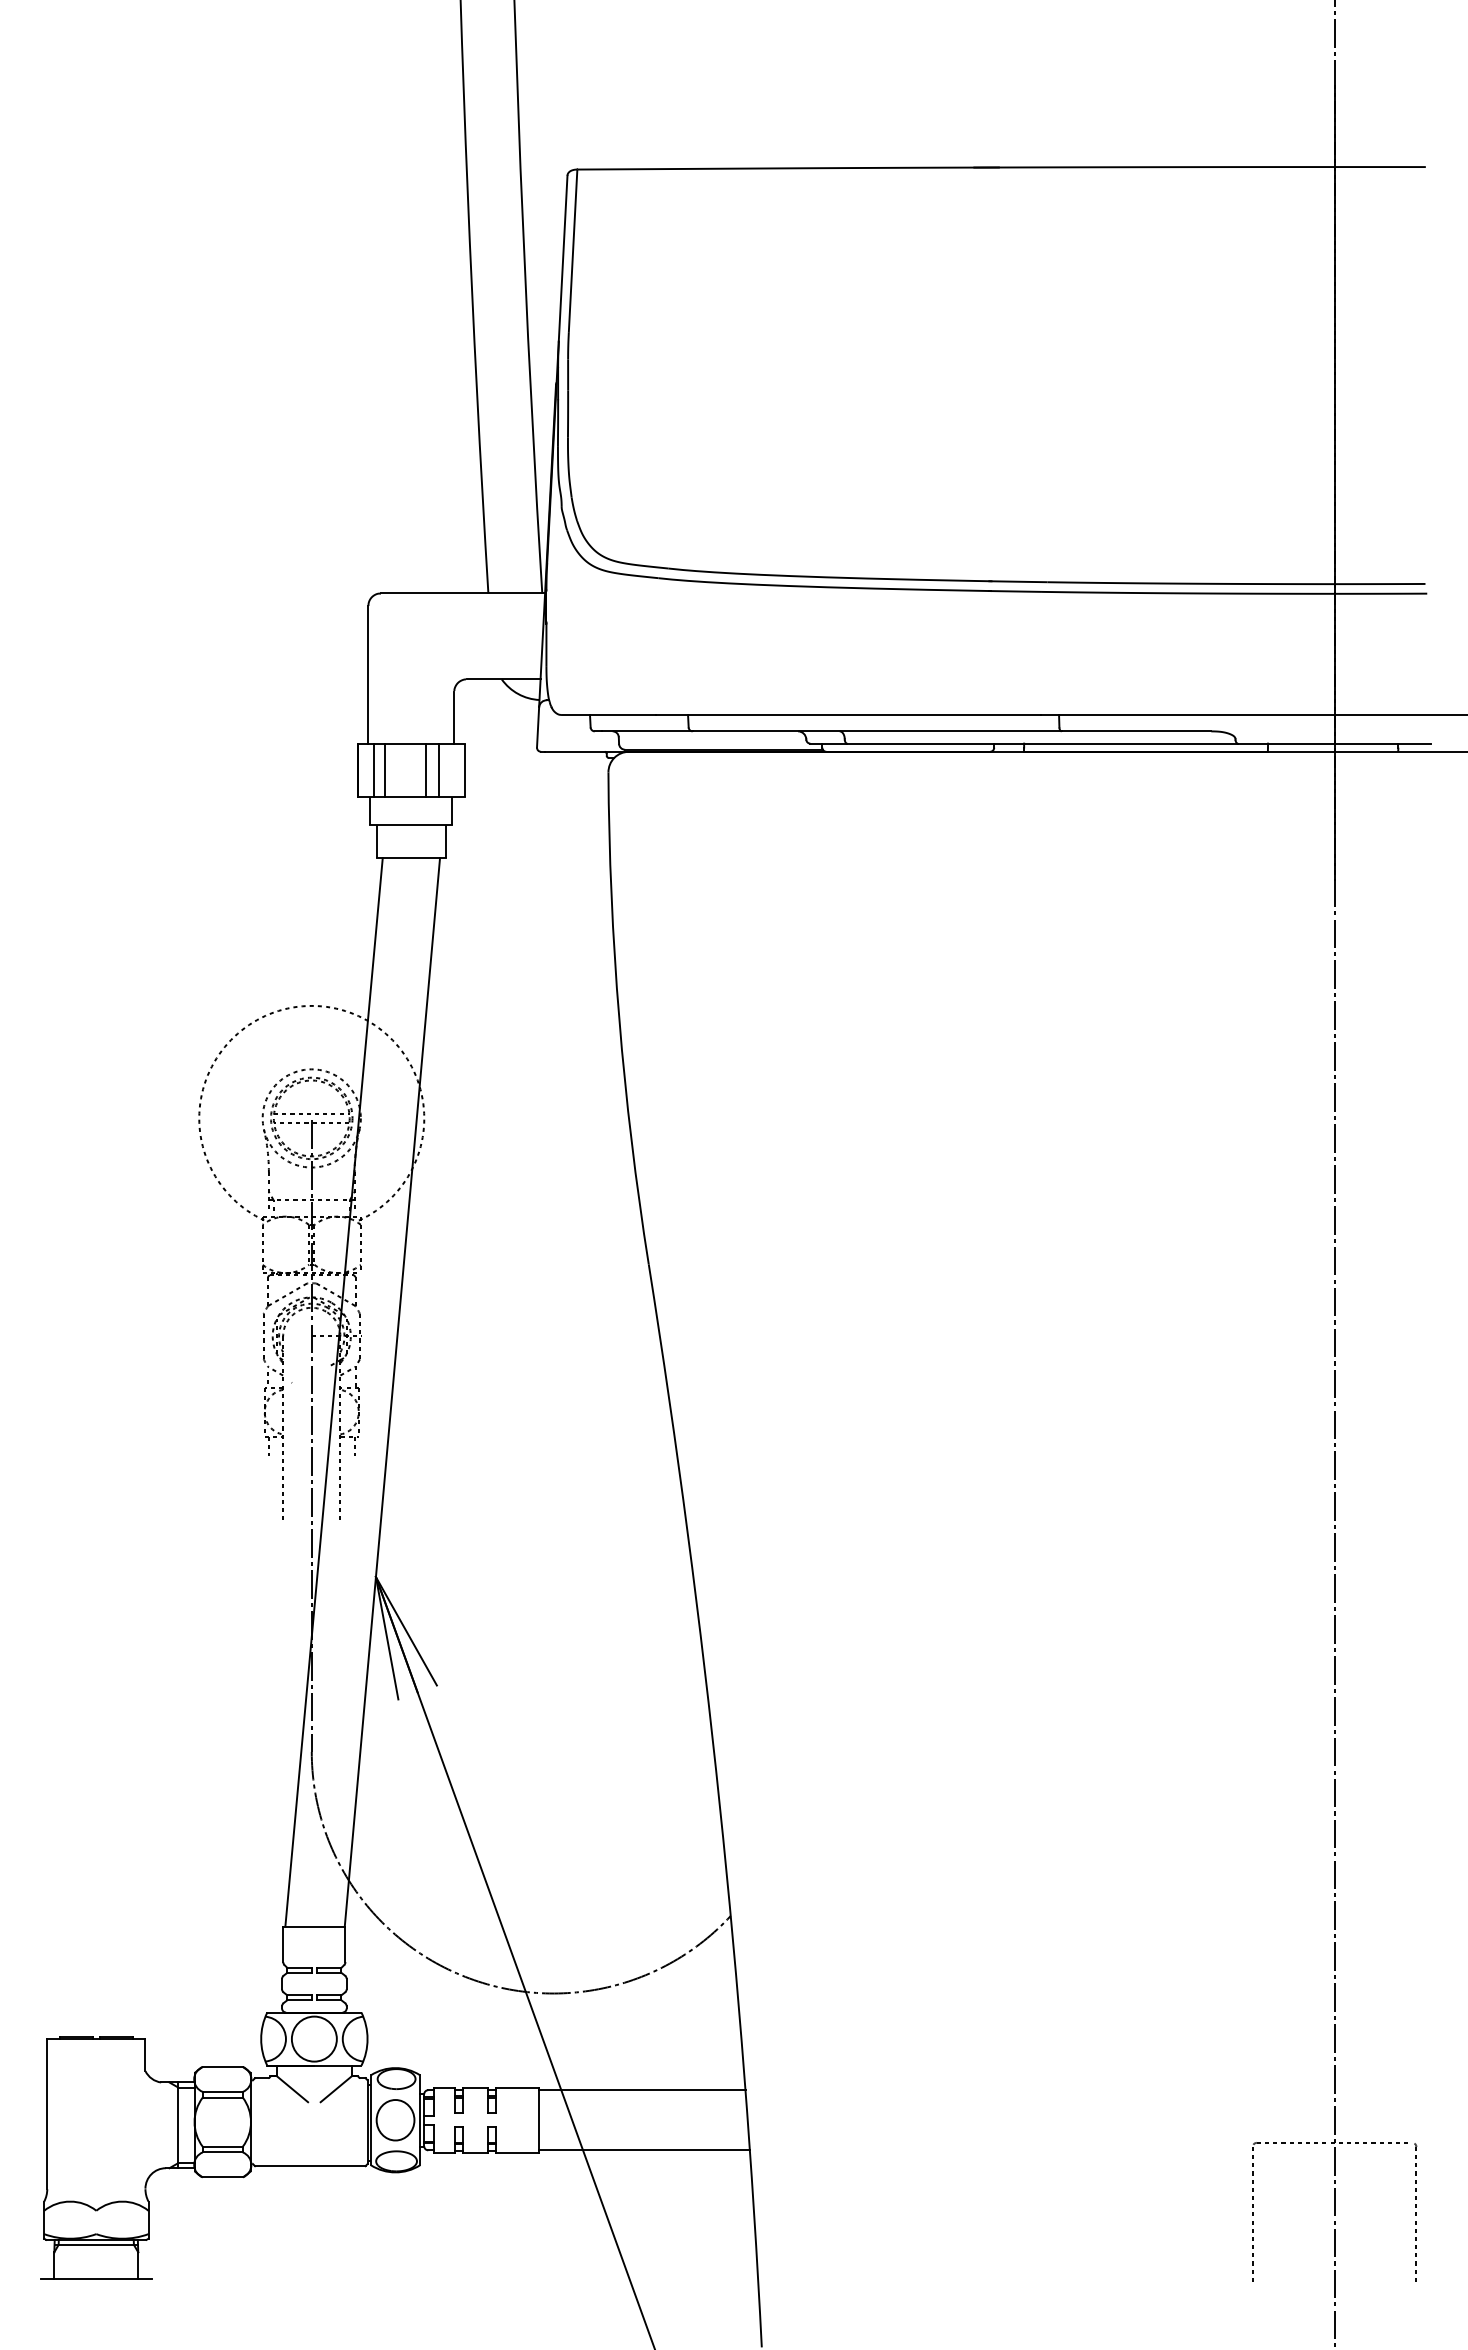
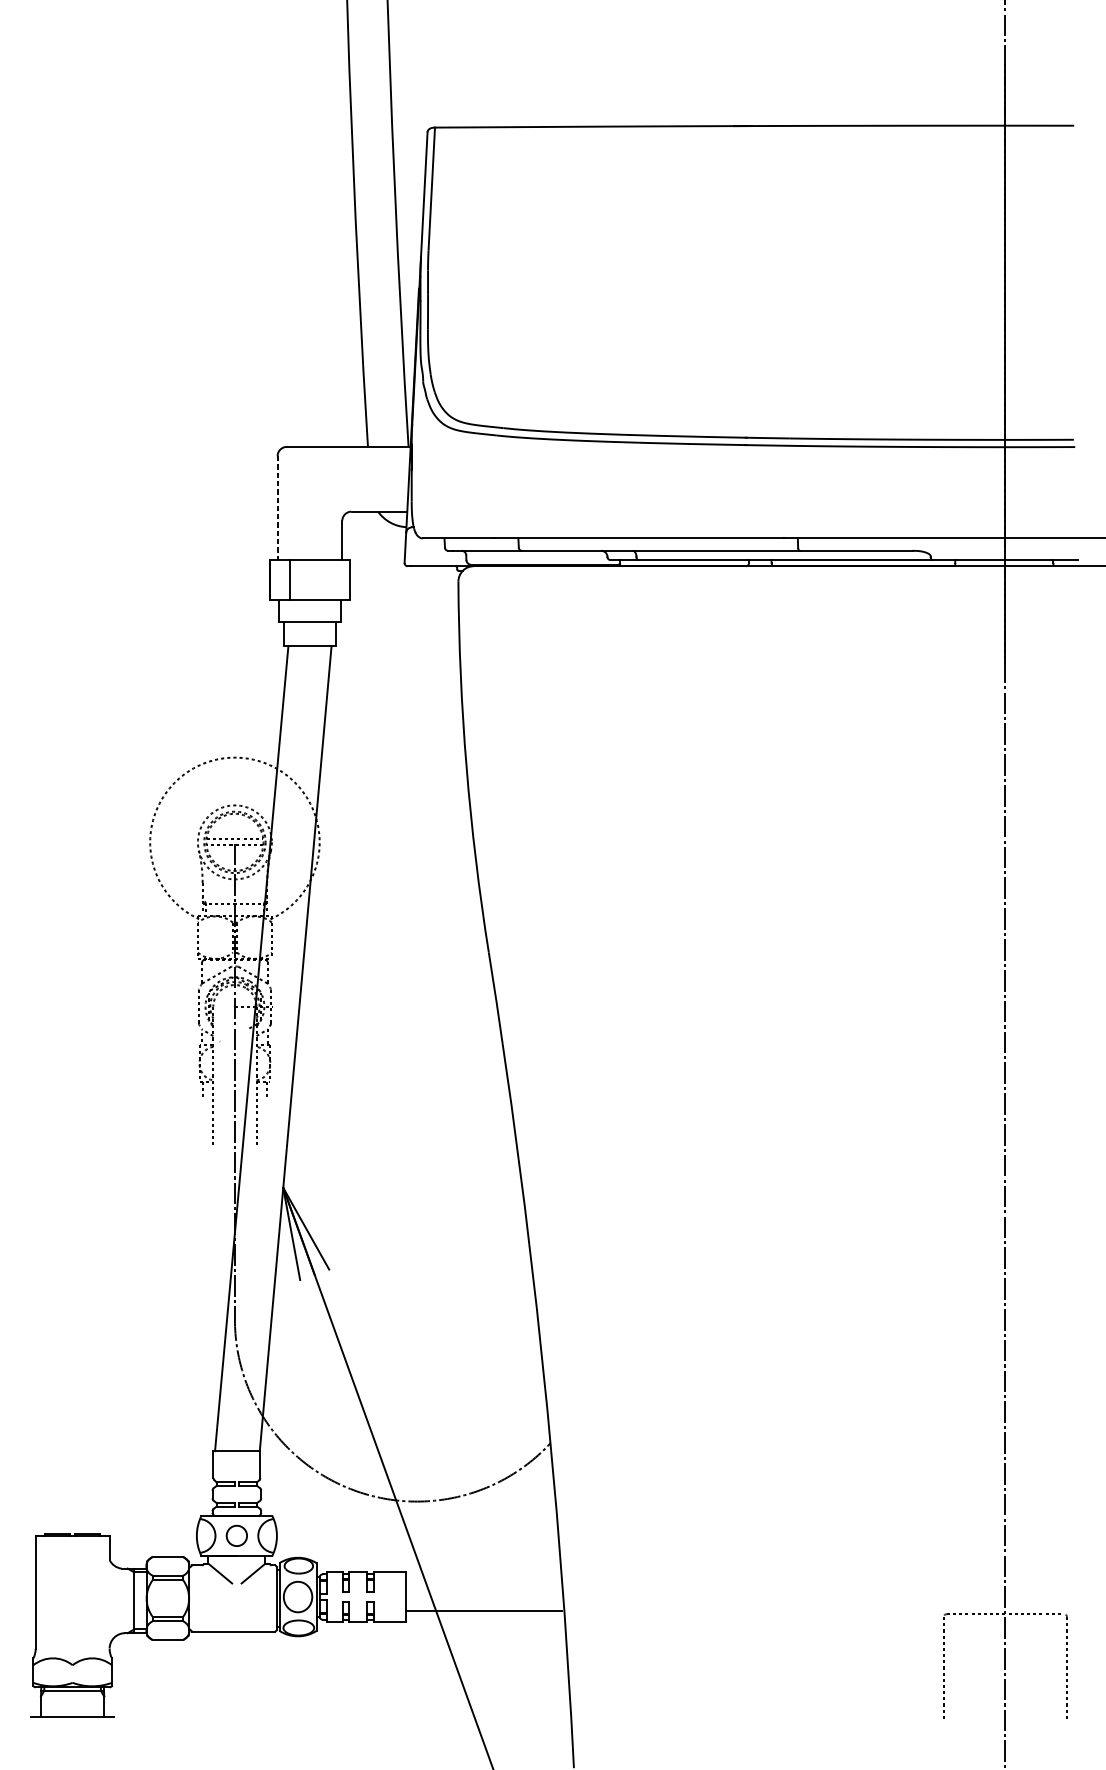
line: (368, 674) -> (277, 507), solid -> dashed
line: (374, 769) -> (282, 579), removed
line: (426, 769) -> (321, 579), removed
line: (438, 769) -> (330, 579), removed
circle: (313, 2038) -> (236, 1535), size x0.6
line: (641, 2090) -> (483, 1610), moved
line: (643, 2150) -> (484, 1619), removed

